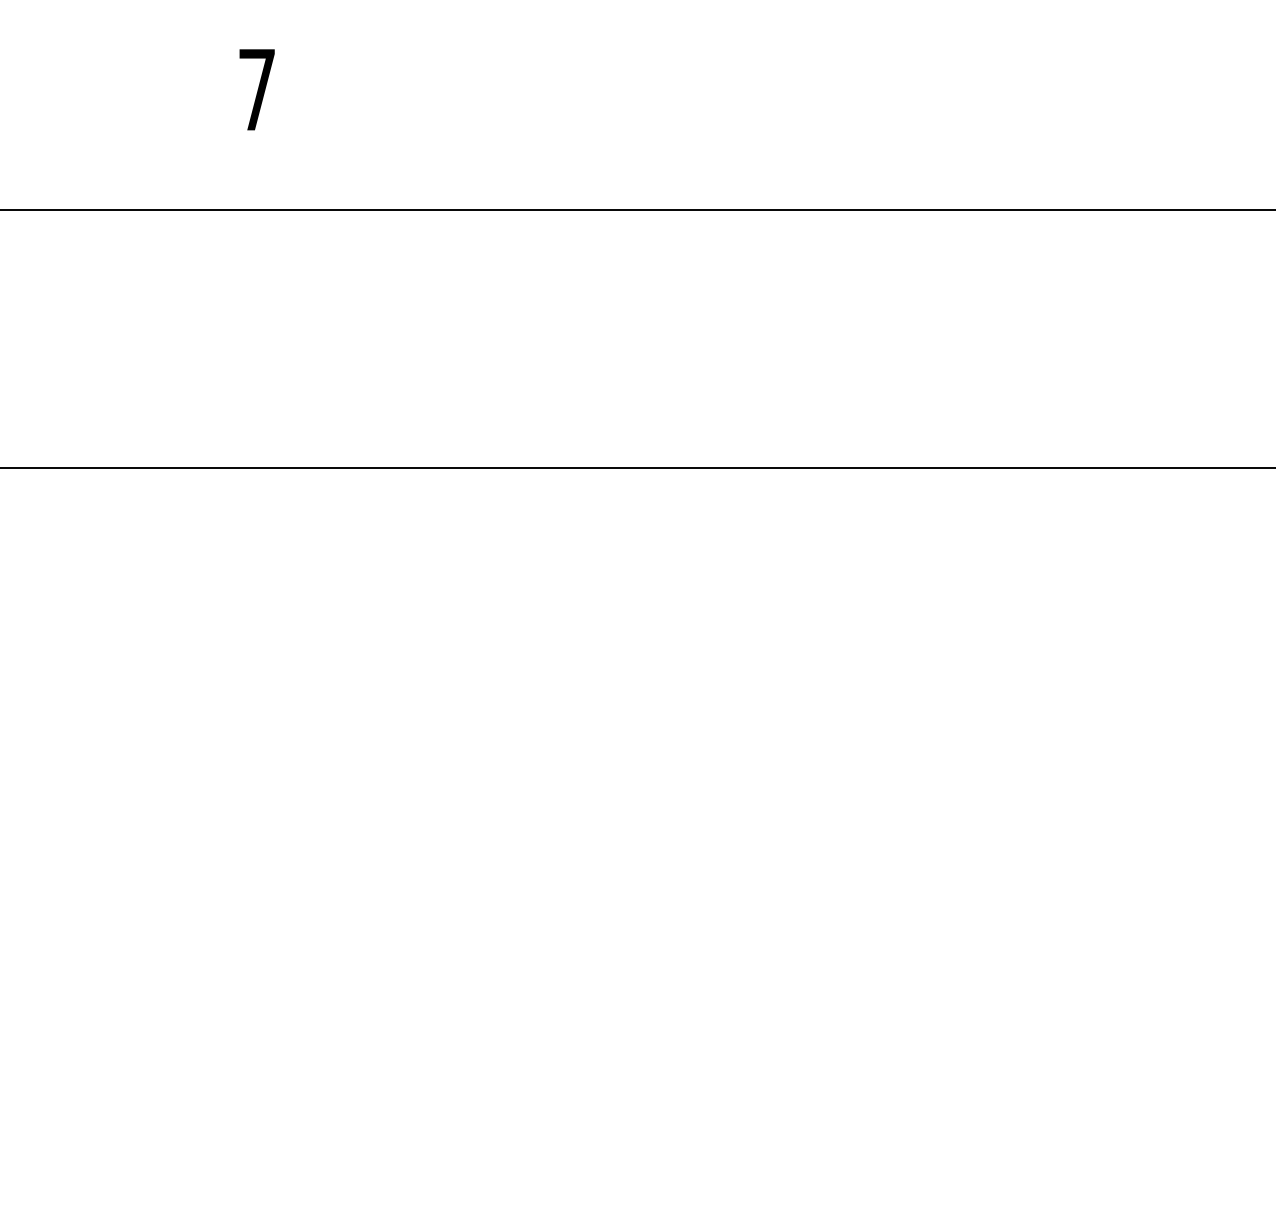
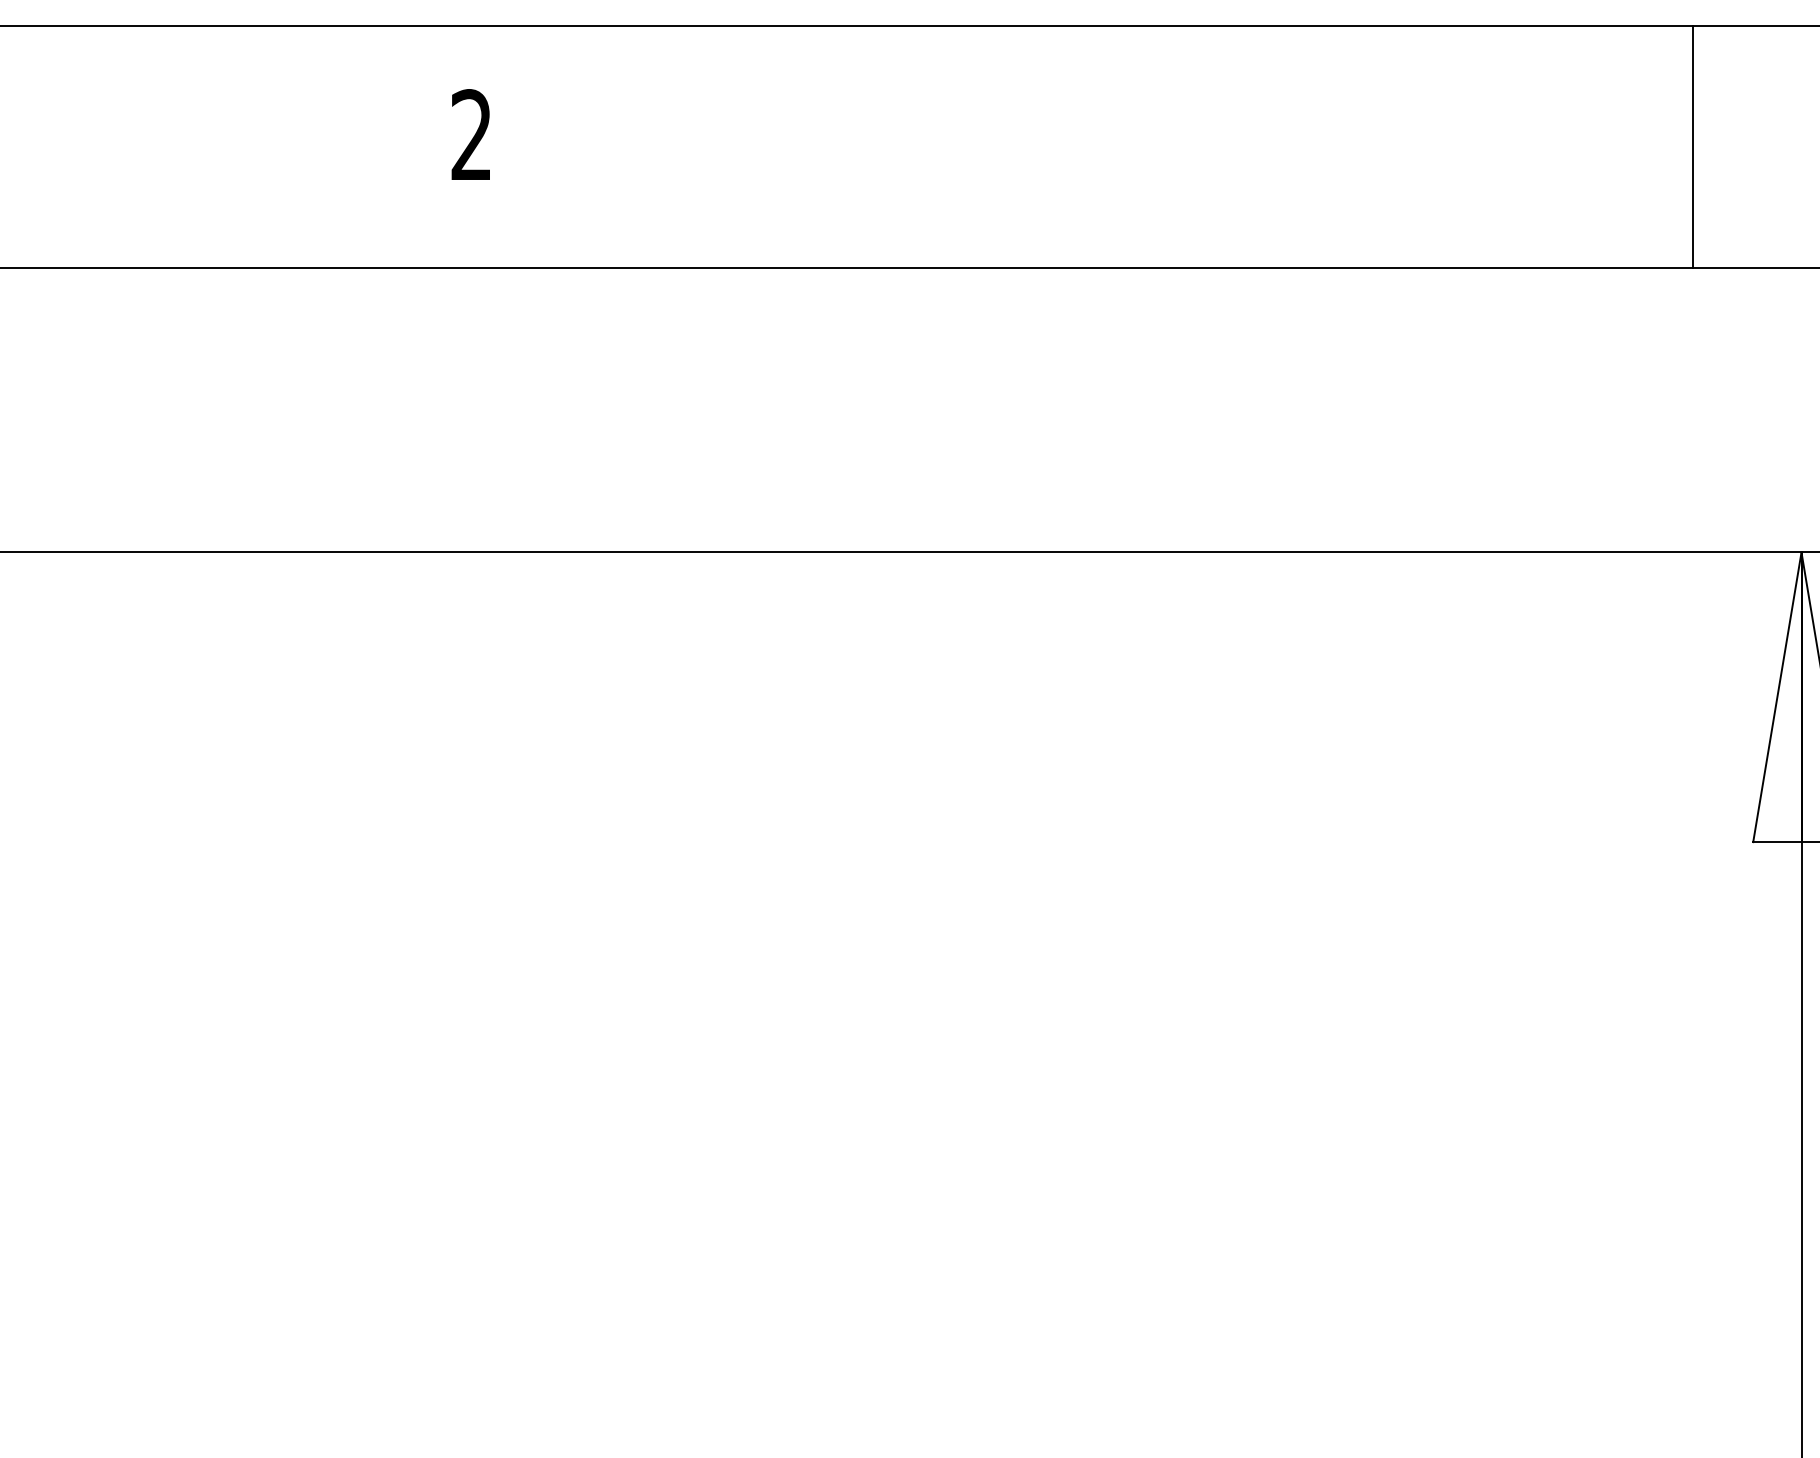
text: (256, 89) -> (471, 134), 7 -> 2

